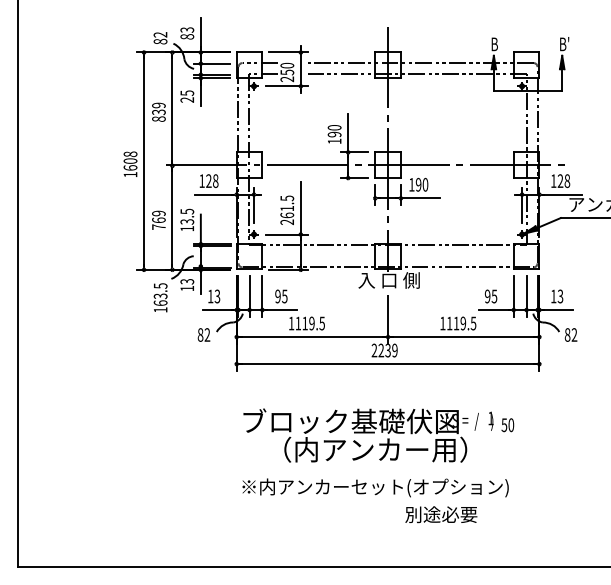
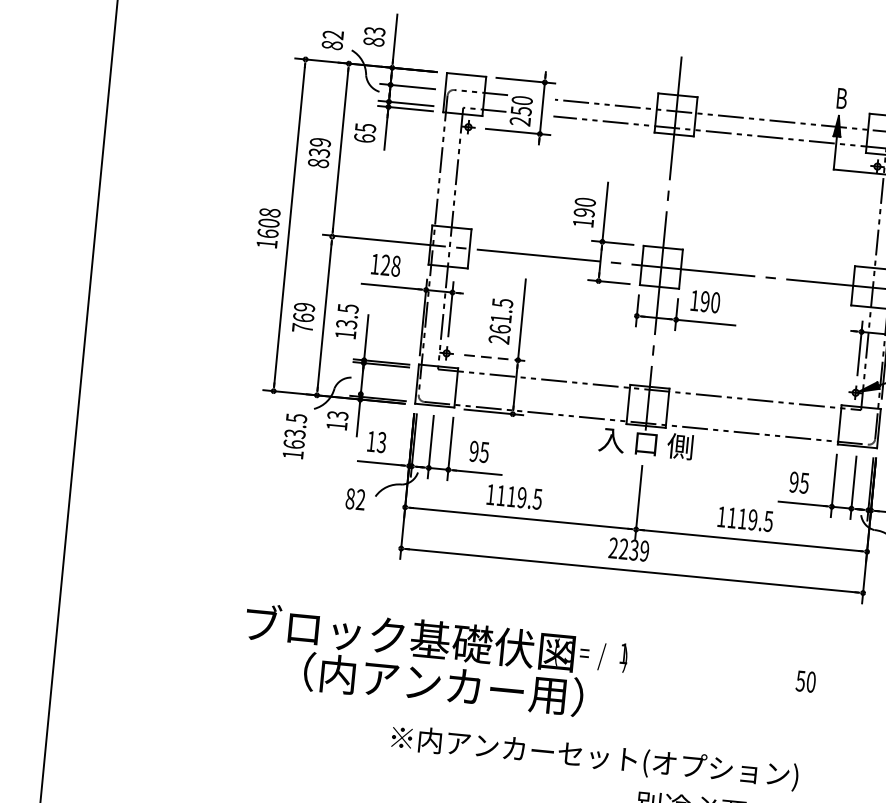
text: (187, 99) -> (364, 137), 25 -> 65
line: (287, 234) -> (497, 358), solid -> dashed
text: (368, 435) -> (434, 661), moved

